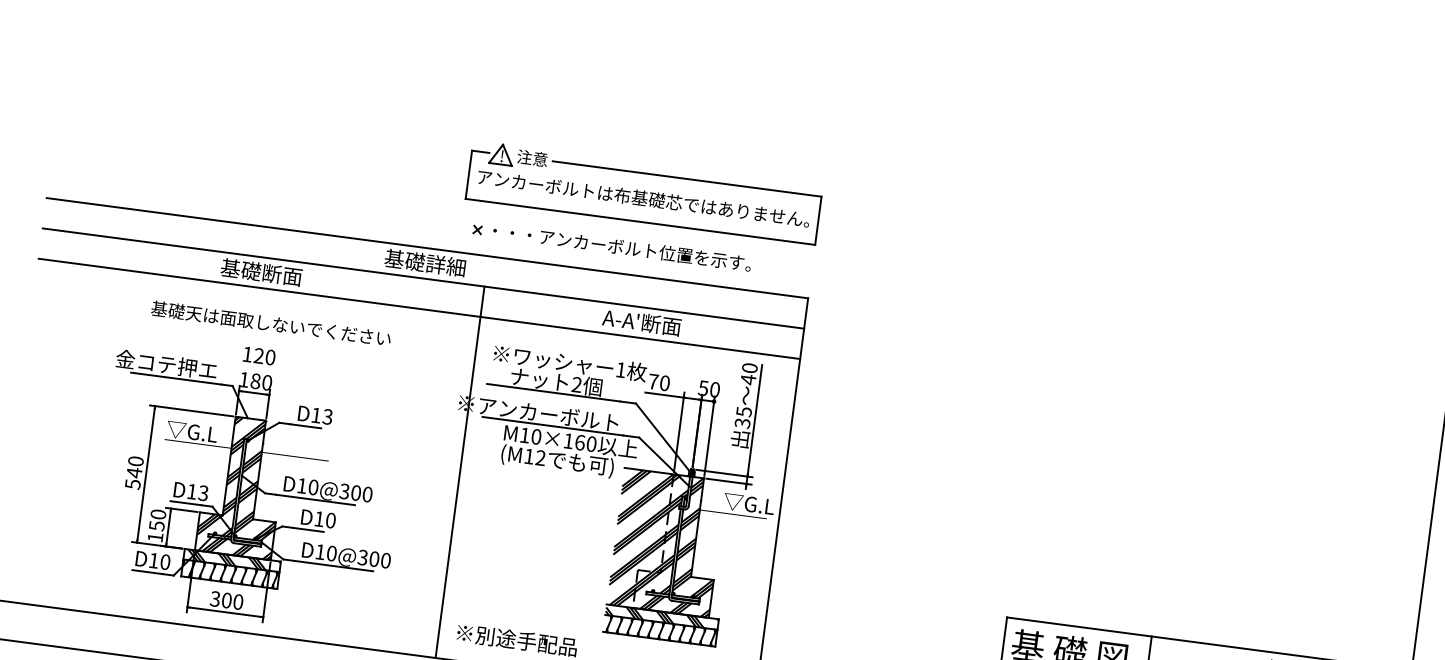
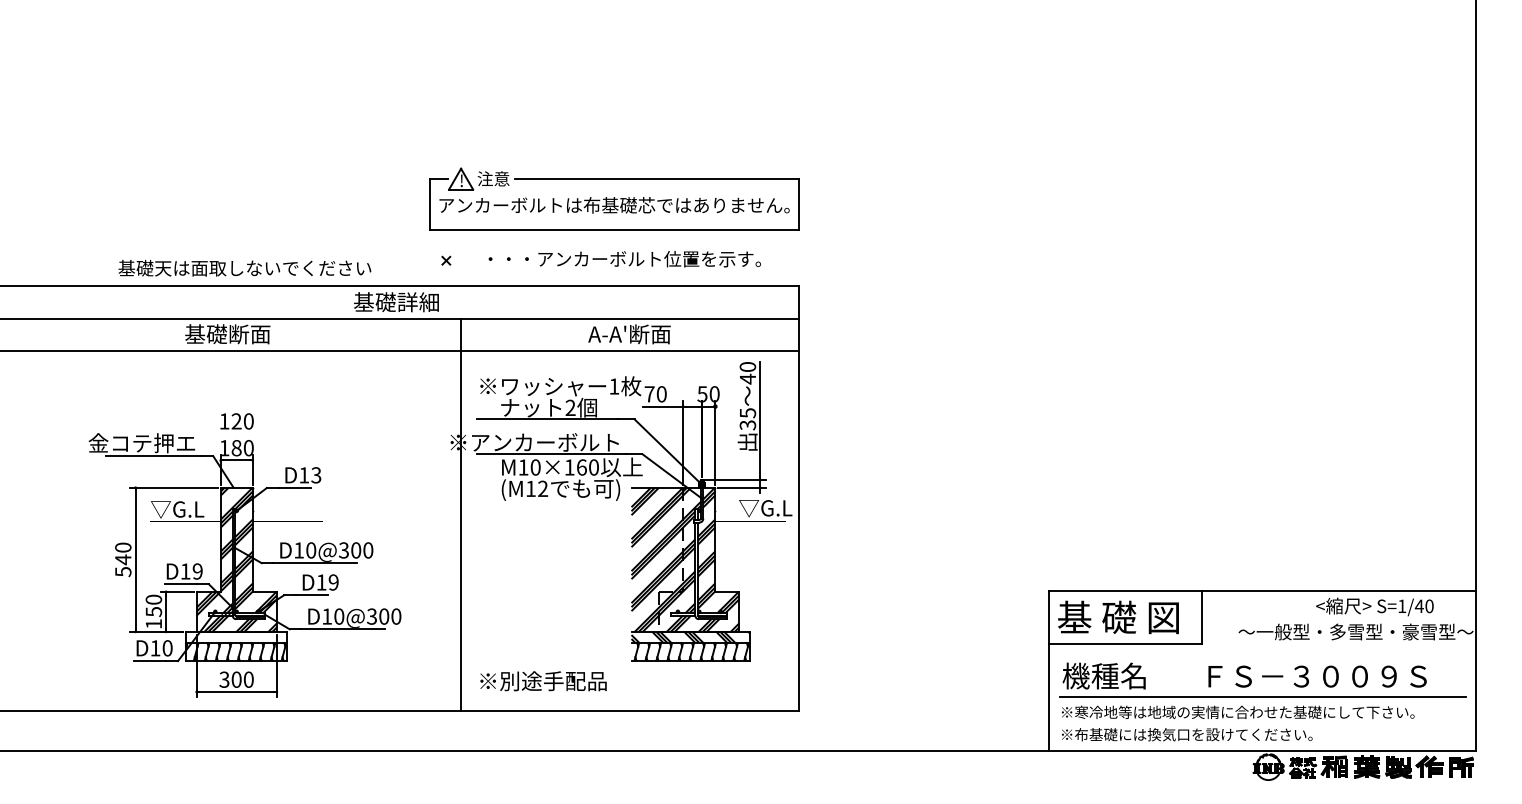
text: (621, 247) -> (624, 259), moved
text: (270, 323) -> (244, 268), moved
text: (203, 493) -> (197, 571), D13 -> D19
text: (330, 520) -> (333, 582), D10 -> D19
hatch: (233, 560) -> (238, 637), removed

